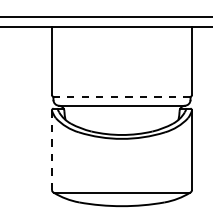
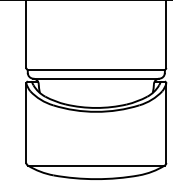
line: (121, 97) -> (95, 70), dashed -> solid
line: (51, 150) -> (25, 123), dashed -> solid

